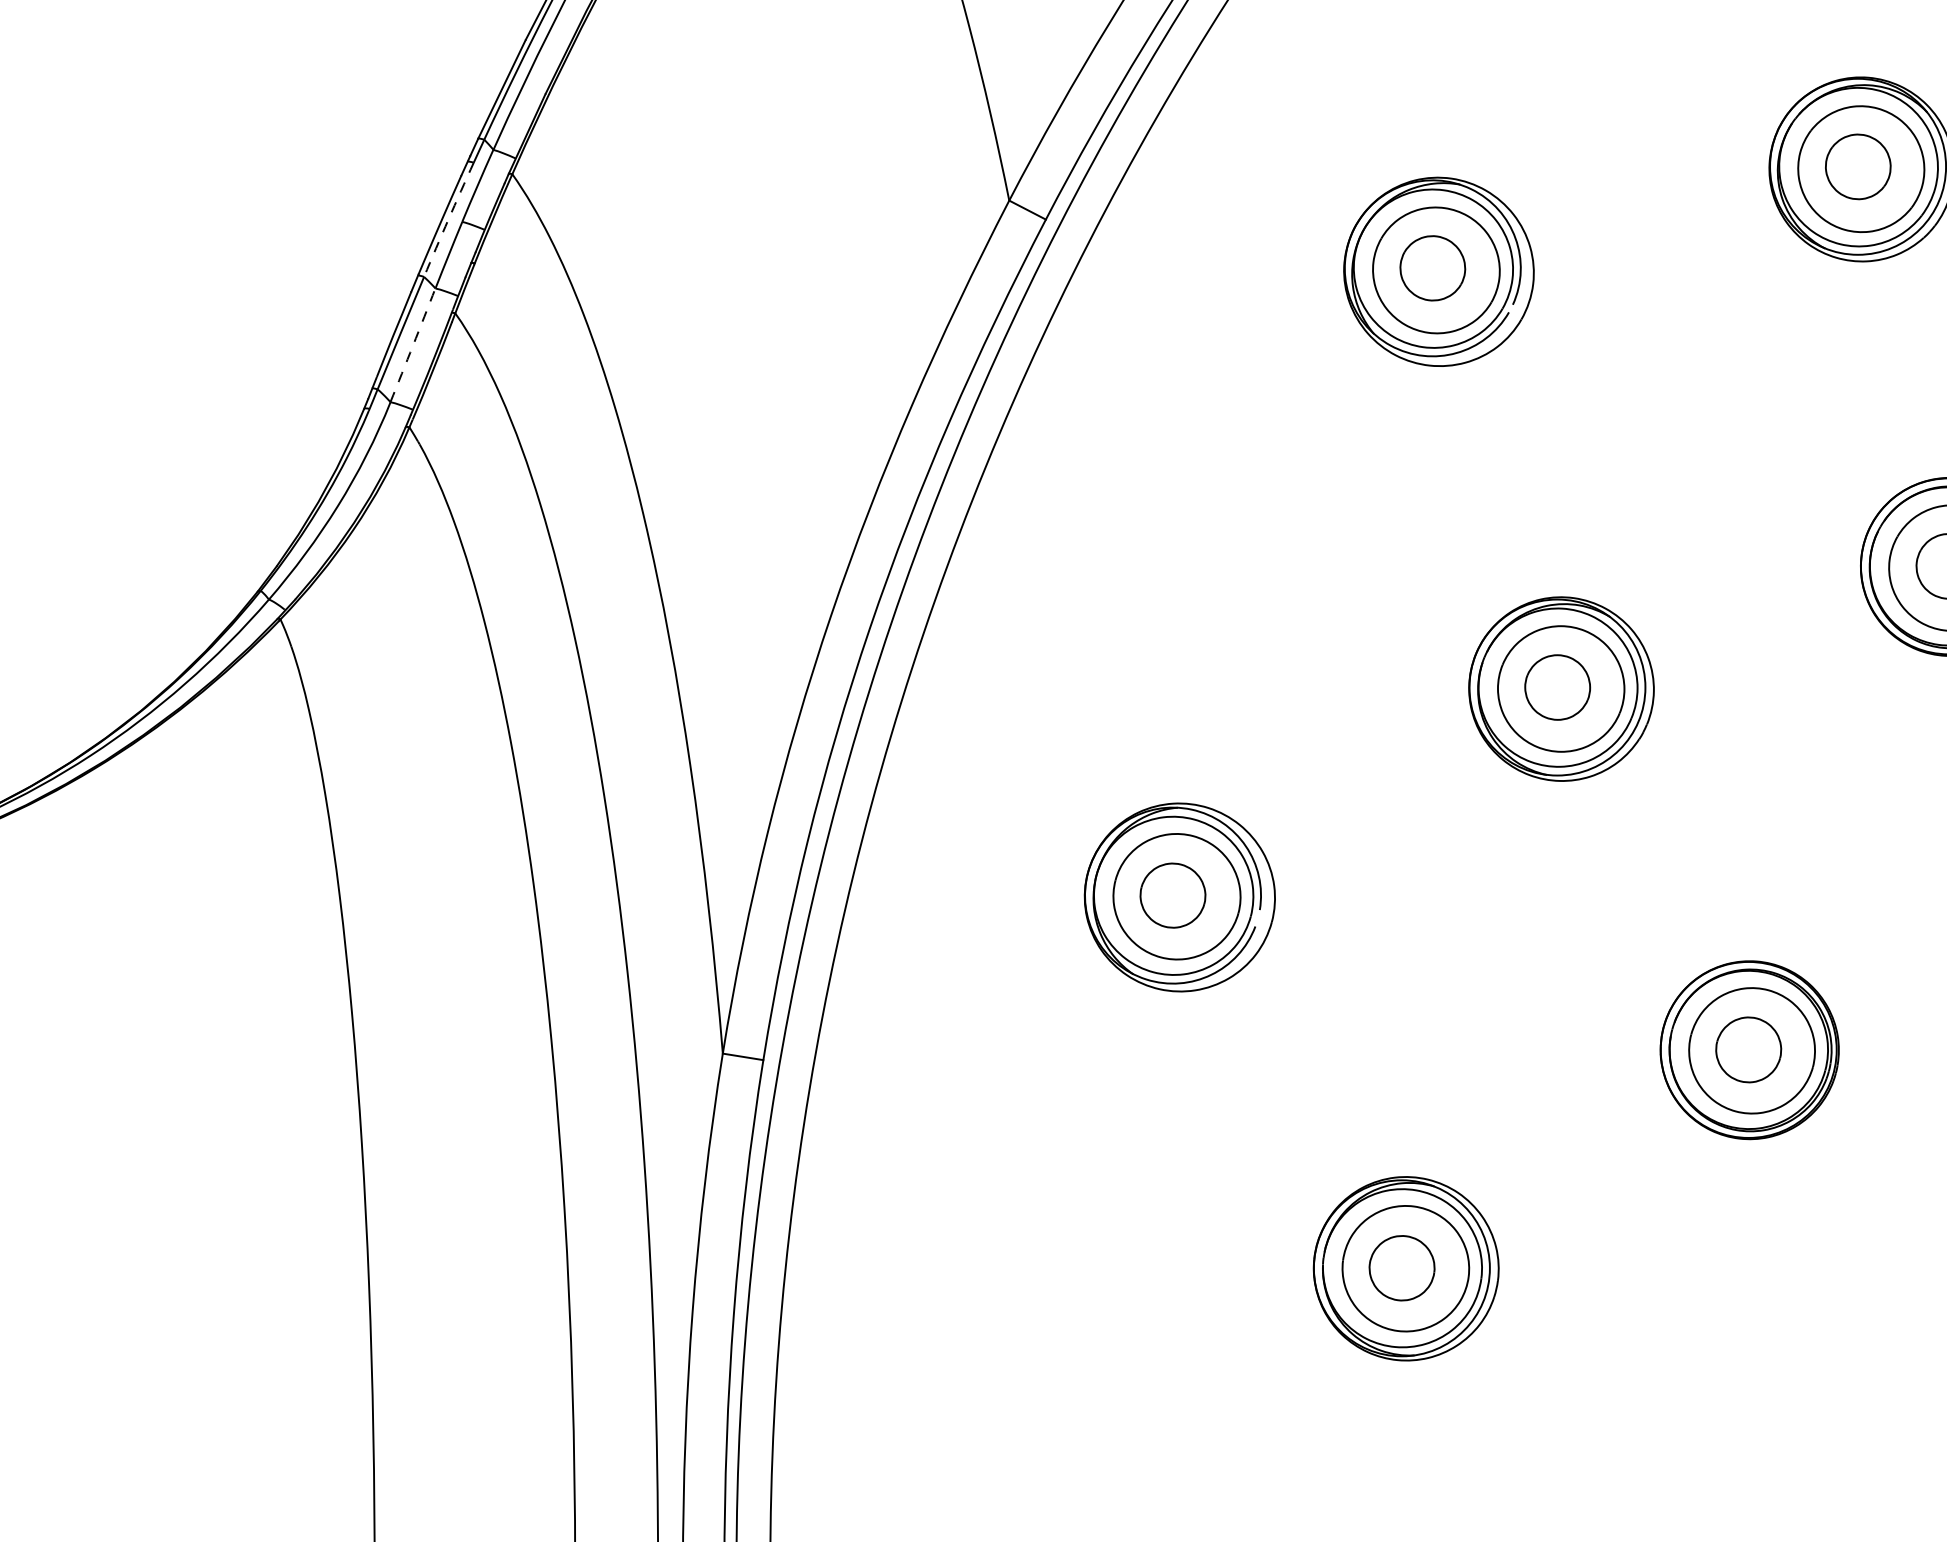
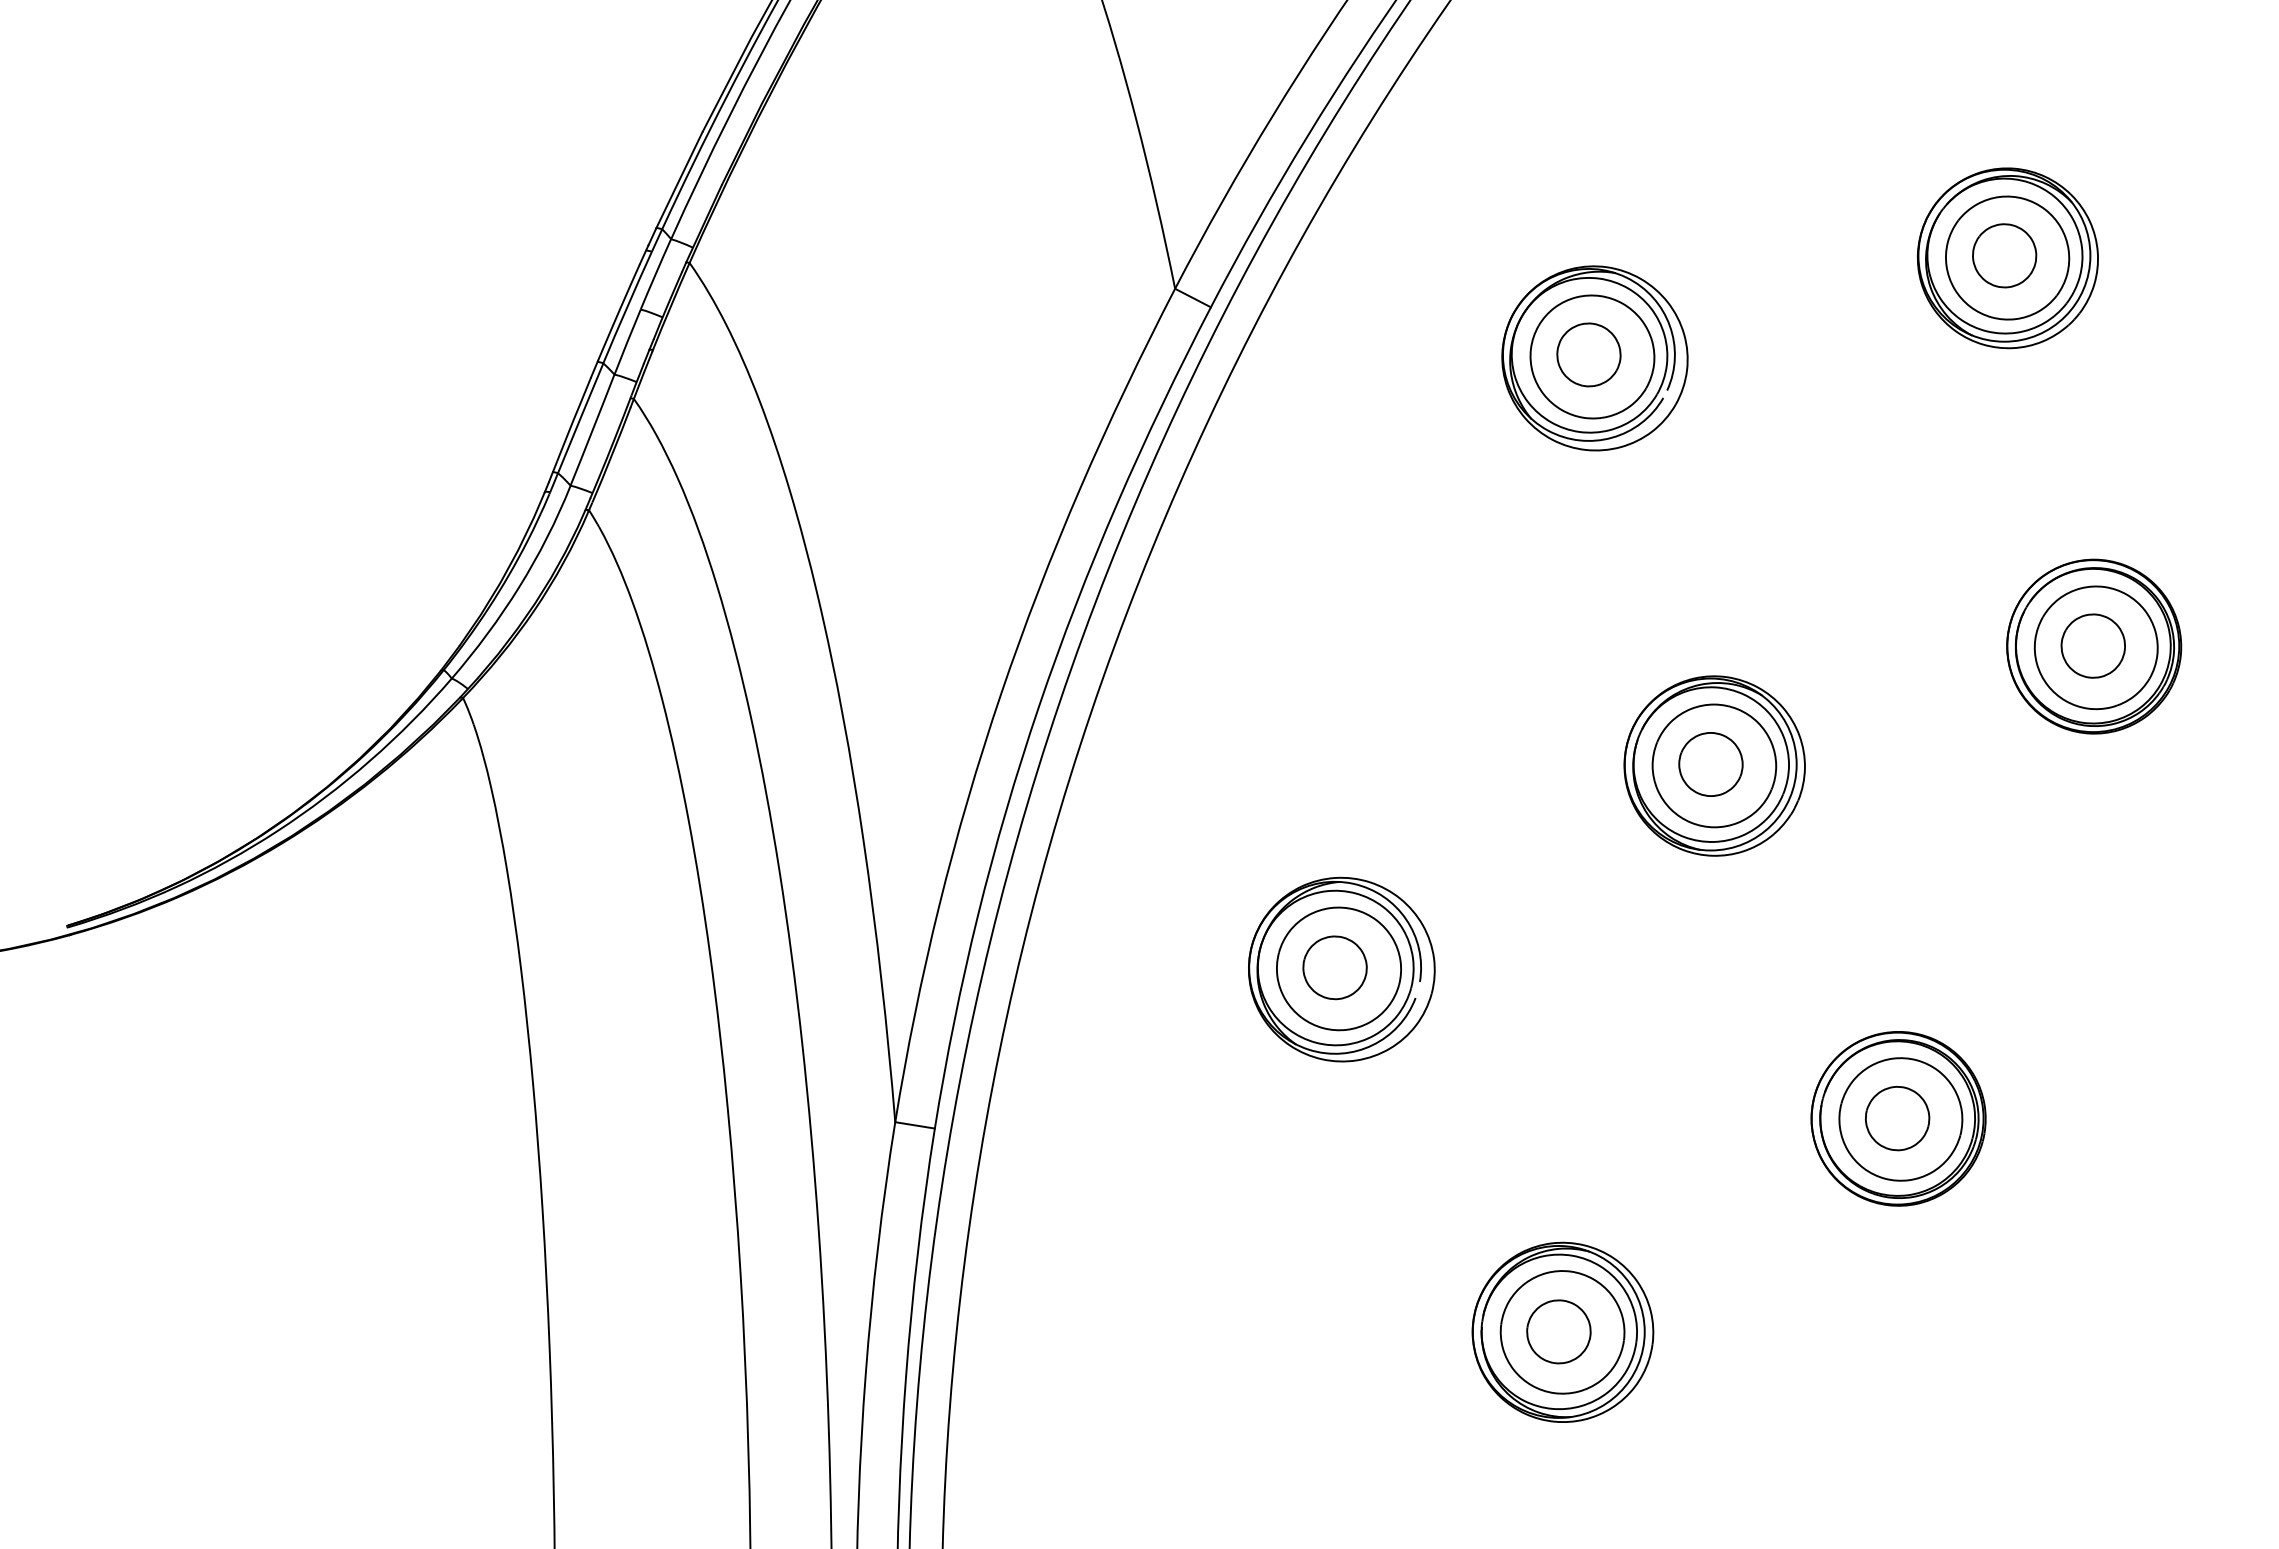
arc: (448, 219) -> (627, 307), dashed -> solid
arc: (412, 345) -> (592, 430), dashed -> solid

